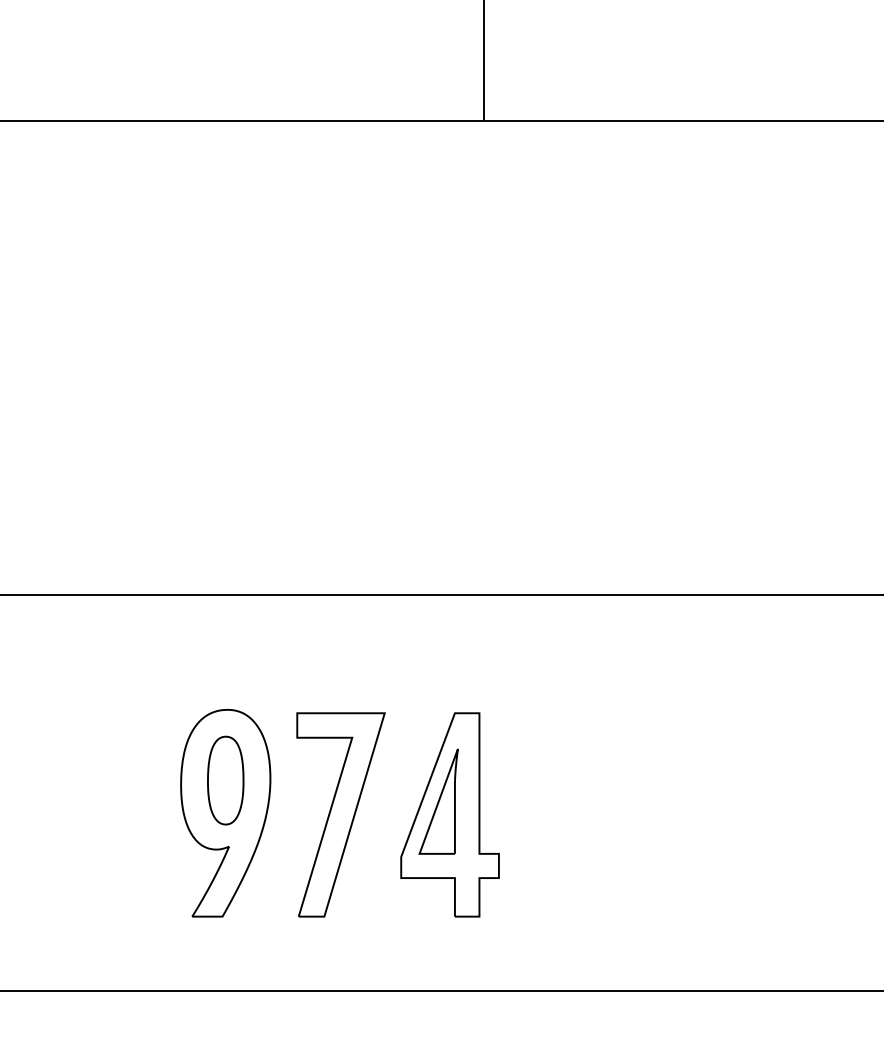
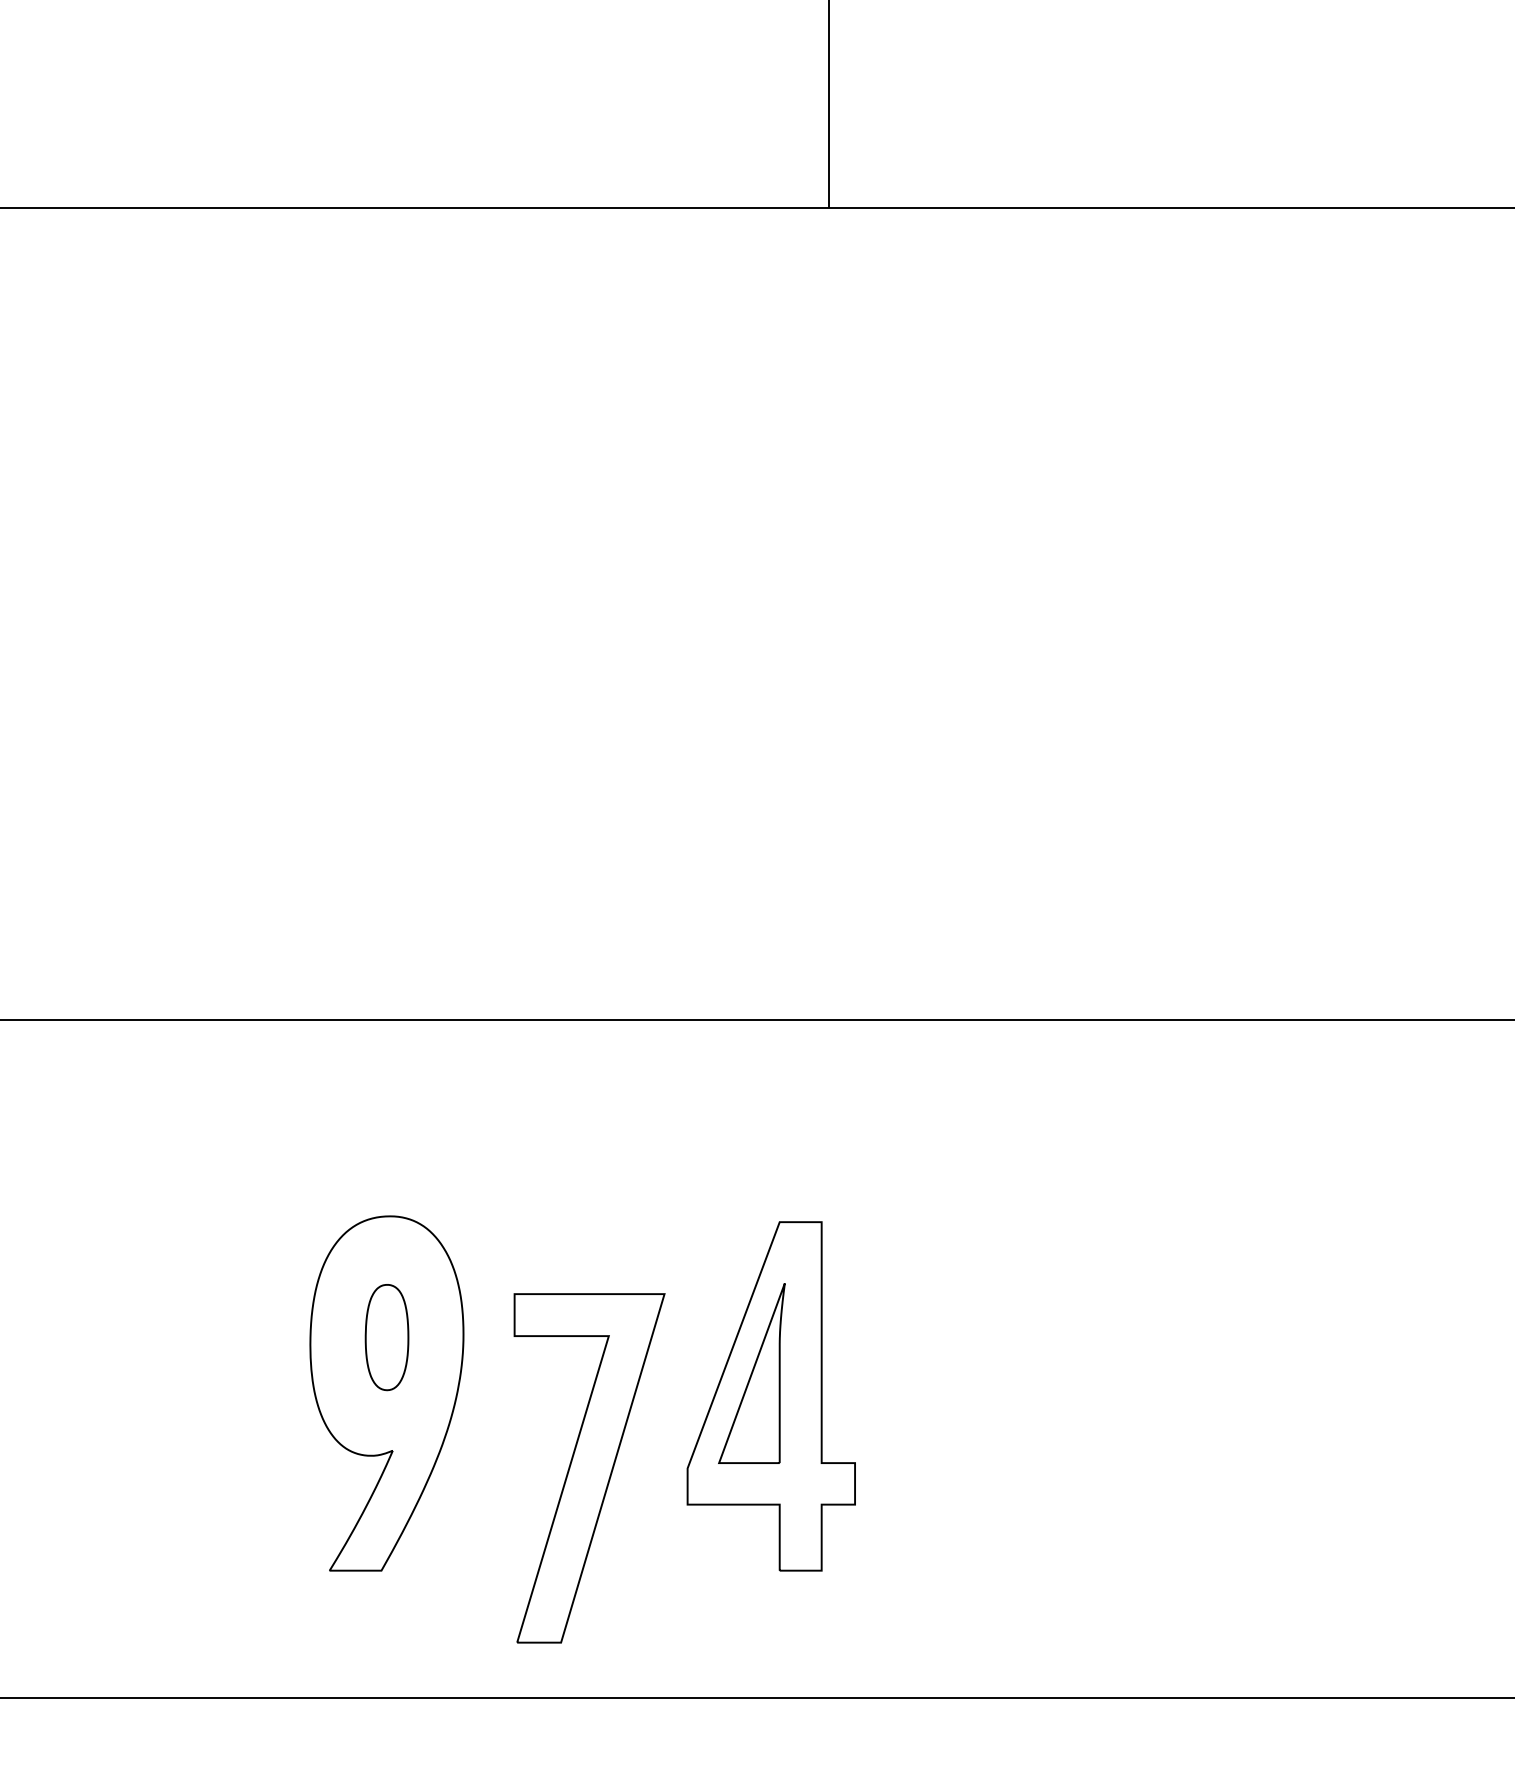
part: (225, 780) -> (386, 1337), size x0.7
part: (340, 814) -> (588, 1467), moved

